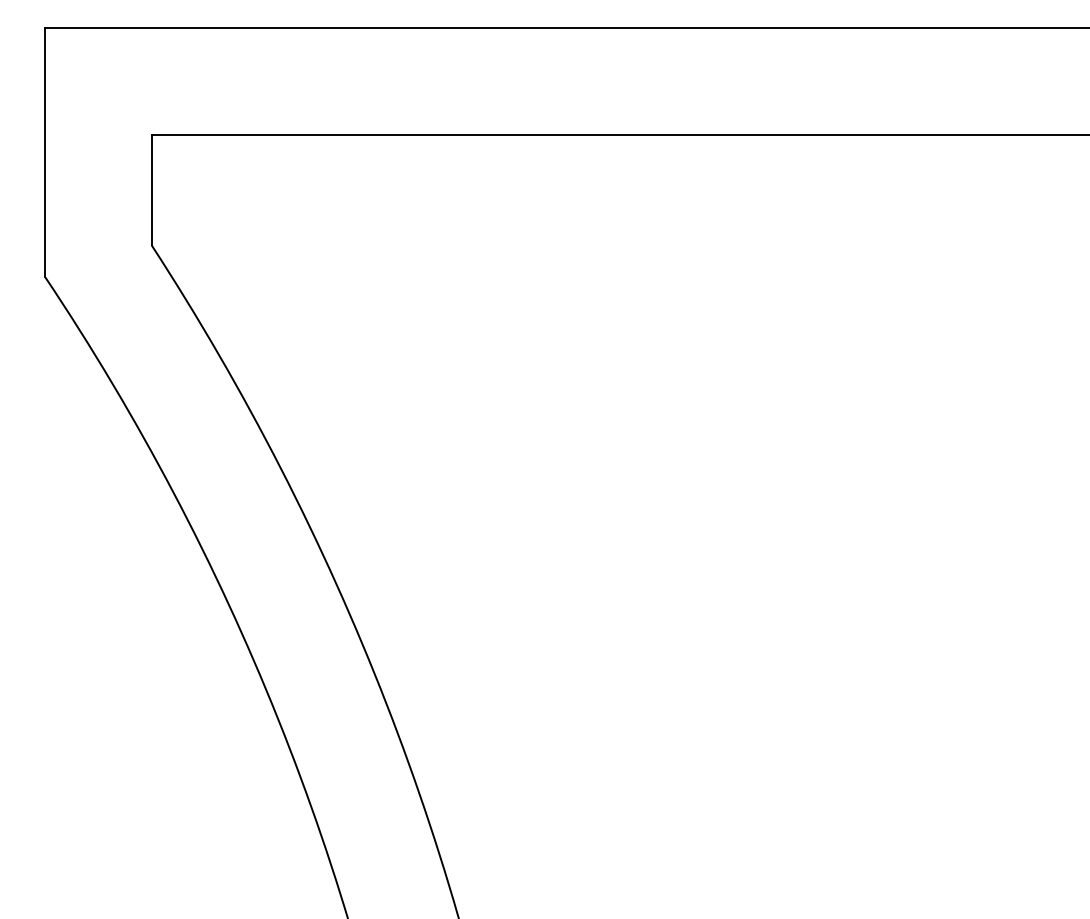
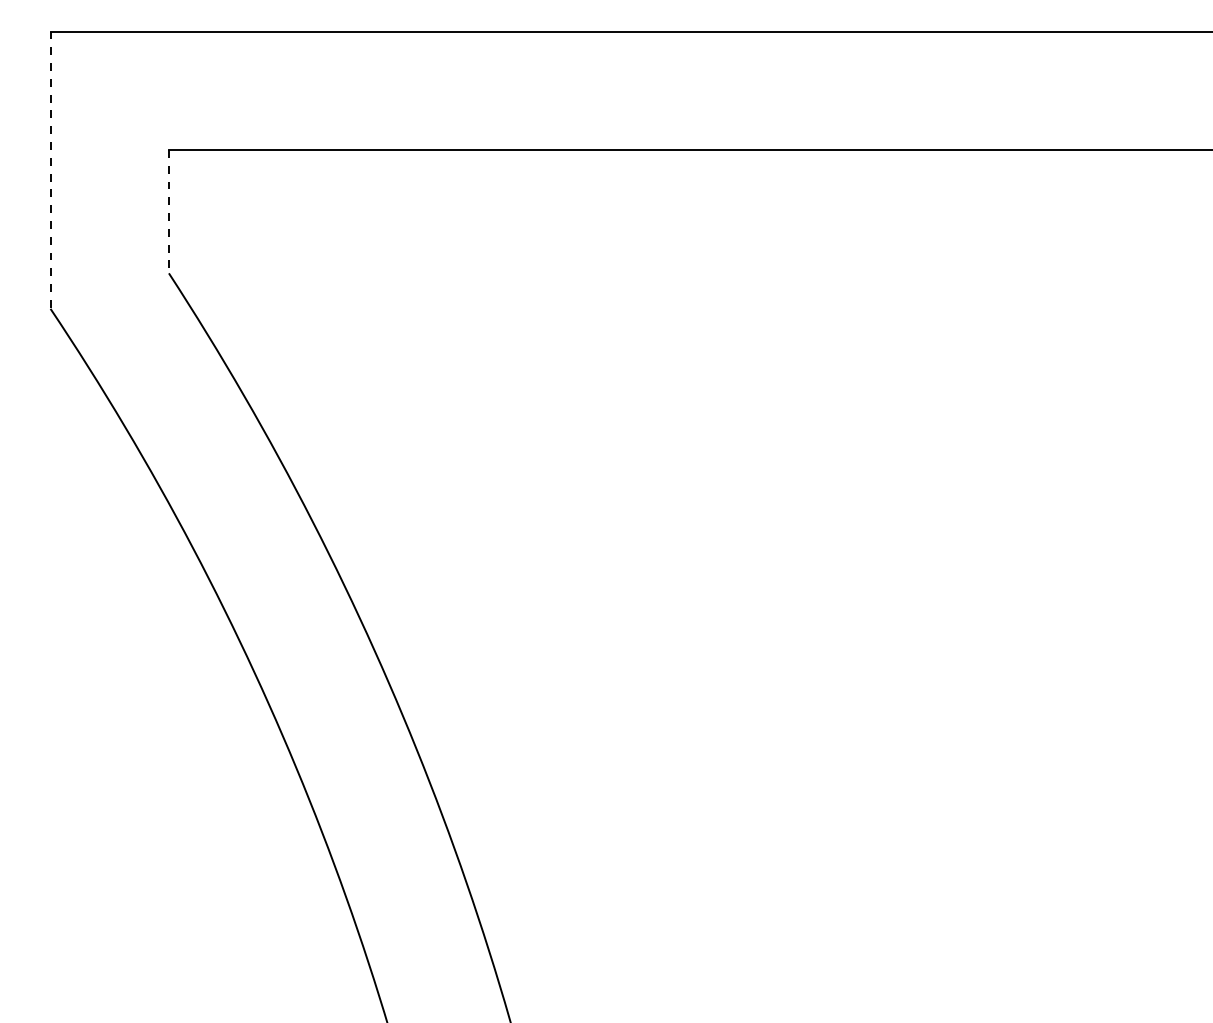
line: (45, 152) -> (50, 169), solid -> dashed
line: (151, 190) -> (168, 212), solid -> dashed

